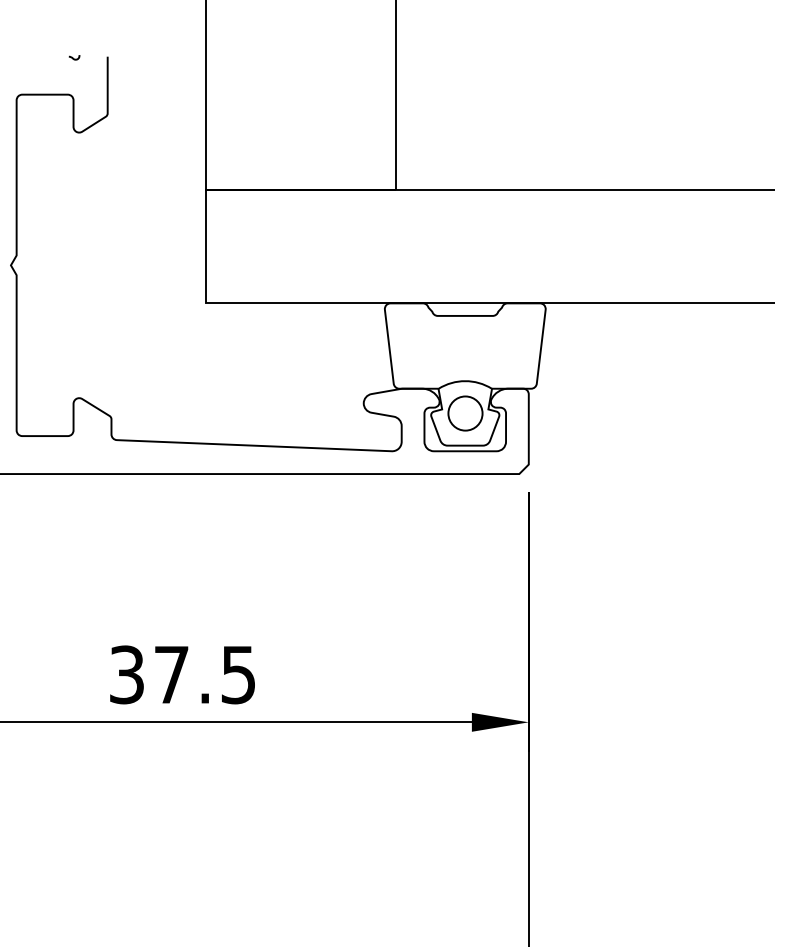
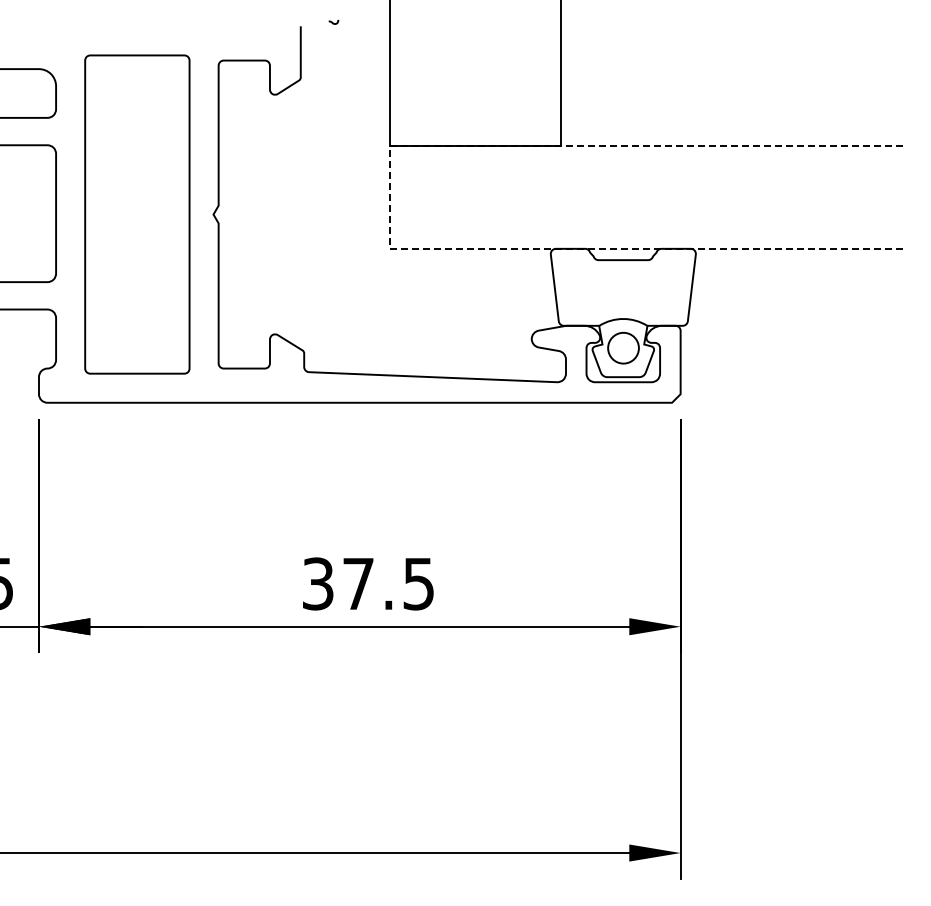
curve: (73, 56) -> (332, 21), moved
line: (206, 246) -> (389, 197), solid -> dashed

